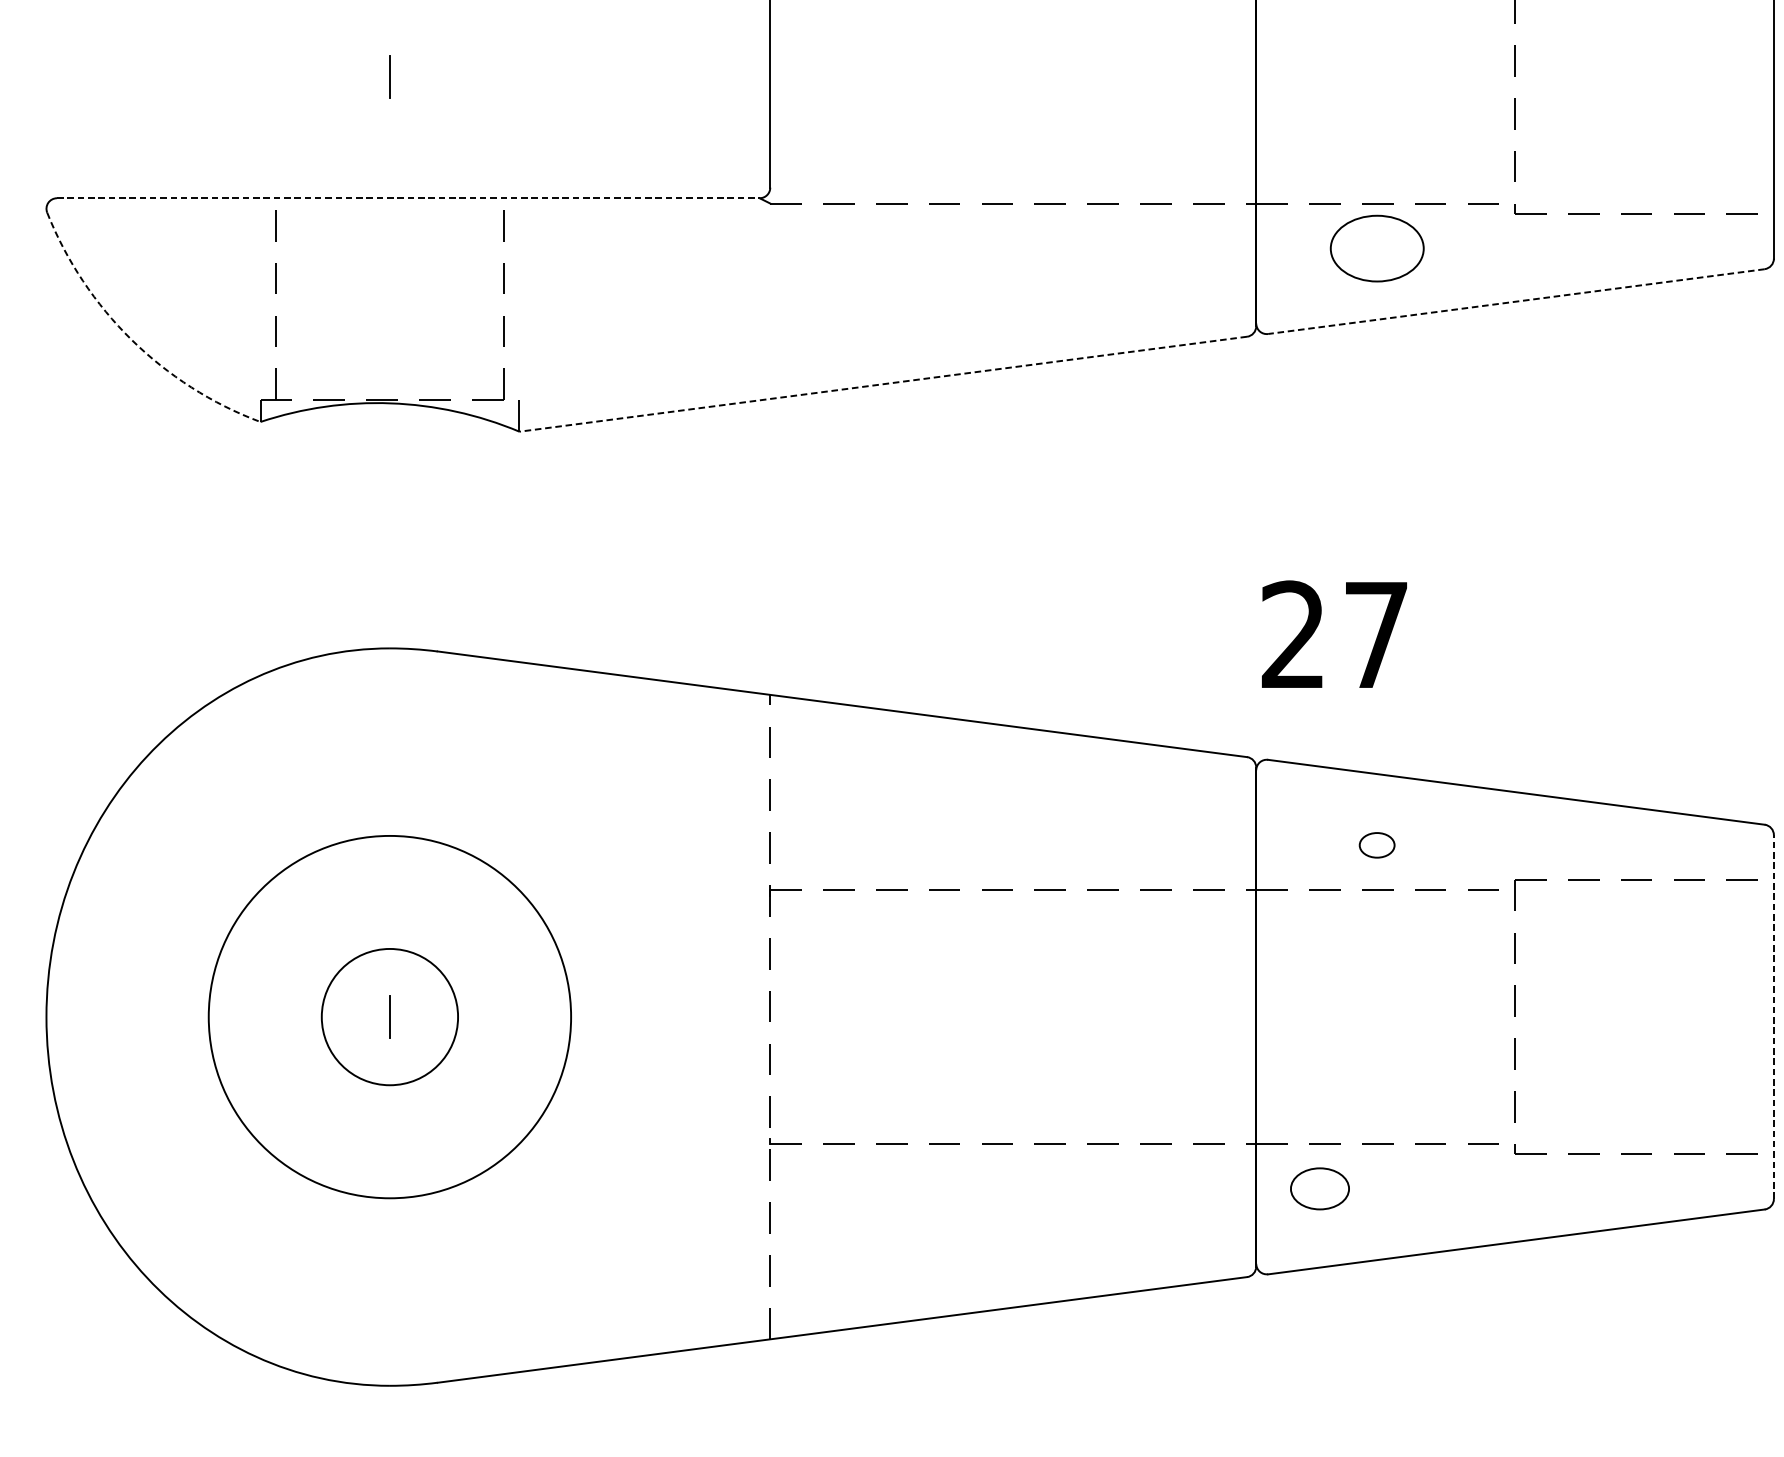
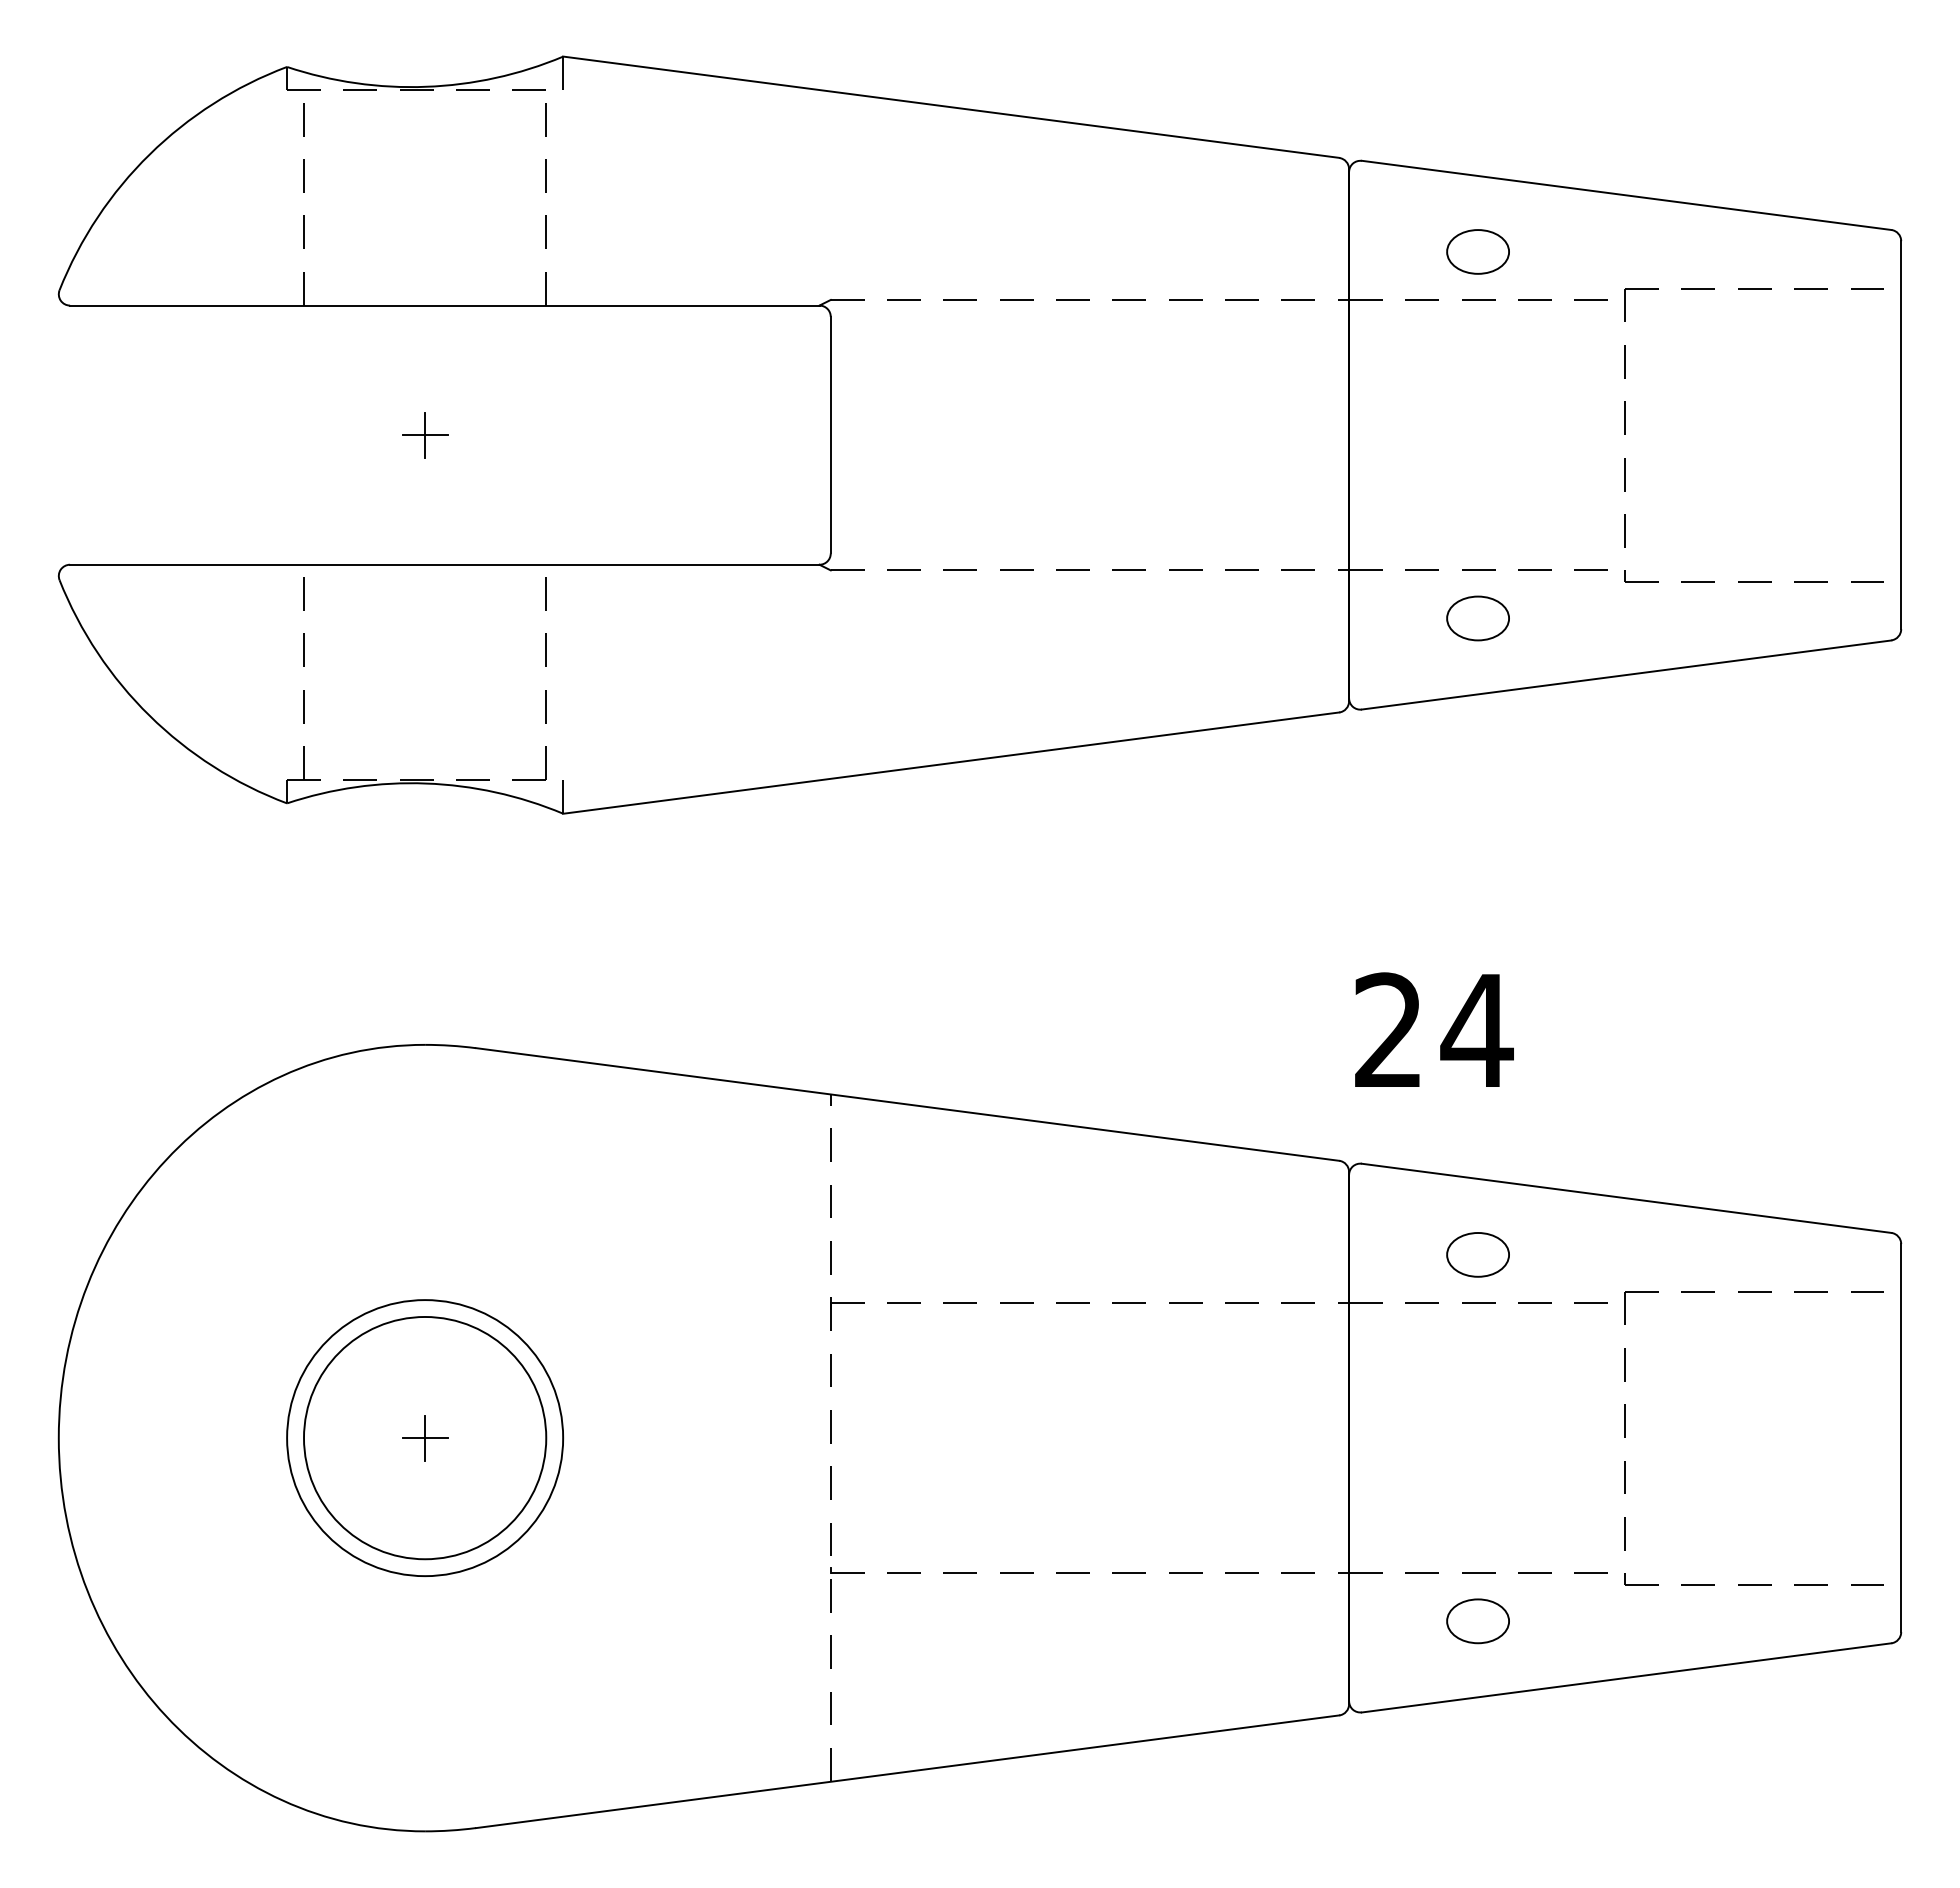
line: (389, 77) -> (424, 435), added
line: (408, 198) -> (444, 564), dashed -> solid
part: (1376, 248) -> (1477, 618), size x0.62
line: (1516, 302) -> (1626, 675), dashed -> solid
arc: (131, 339) -> (149, 715), dashed -> solid
line: (882, 384) -> (950, 763), dashed -> solid
text: (1375, 634) -> (1476, 1030), 27 -> 24
part: (1376, 844) -> (1477, 1254), size x1.67
circle: (390, 1016) -> (425, 1437), size x1.67
line: (1774, 1016) -> (1901, 1437), dashed -> solid
line: (389, 1017) -> (424, 1438), added
circle: (390, 1017) -> (425, 1438), size x0.71
part: (1319, 1189) -> (1477, 1621), moved

